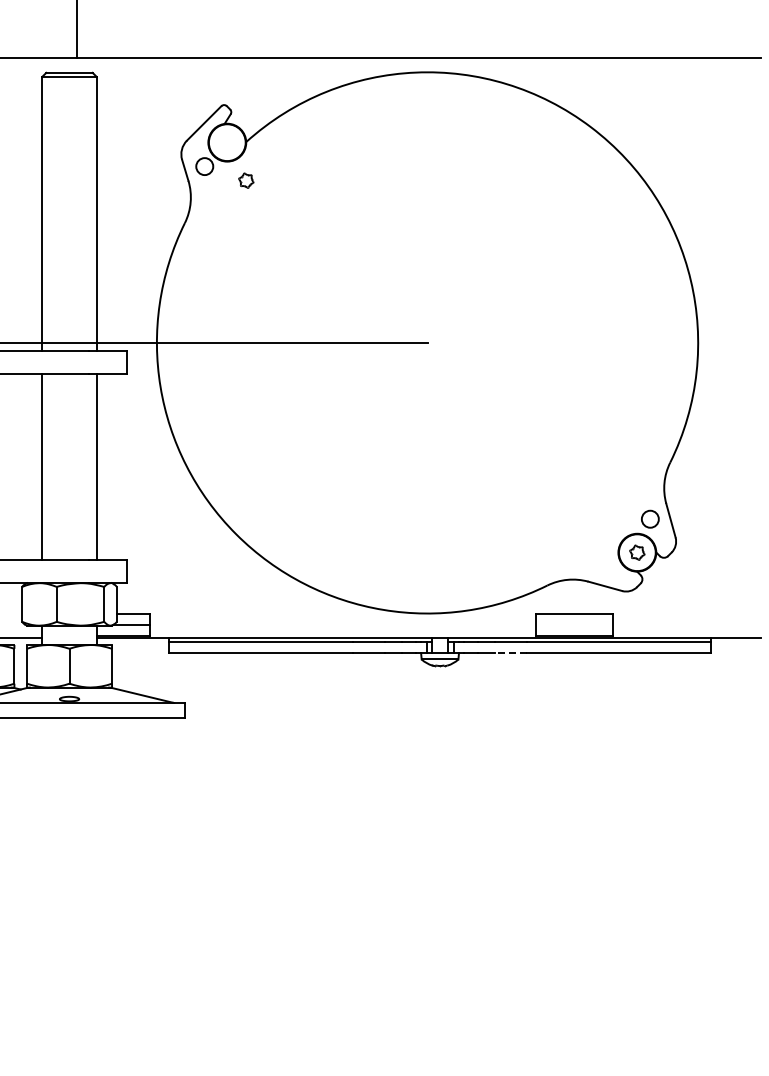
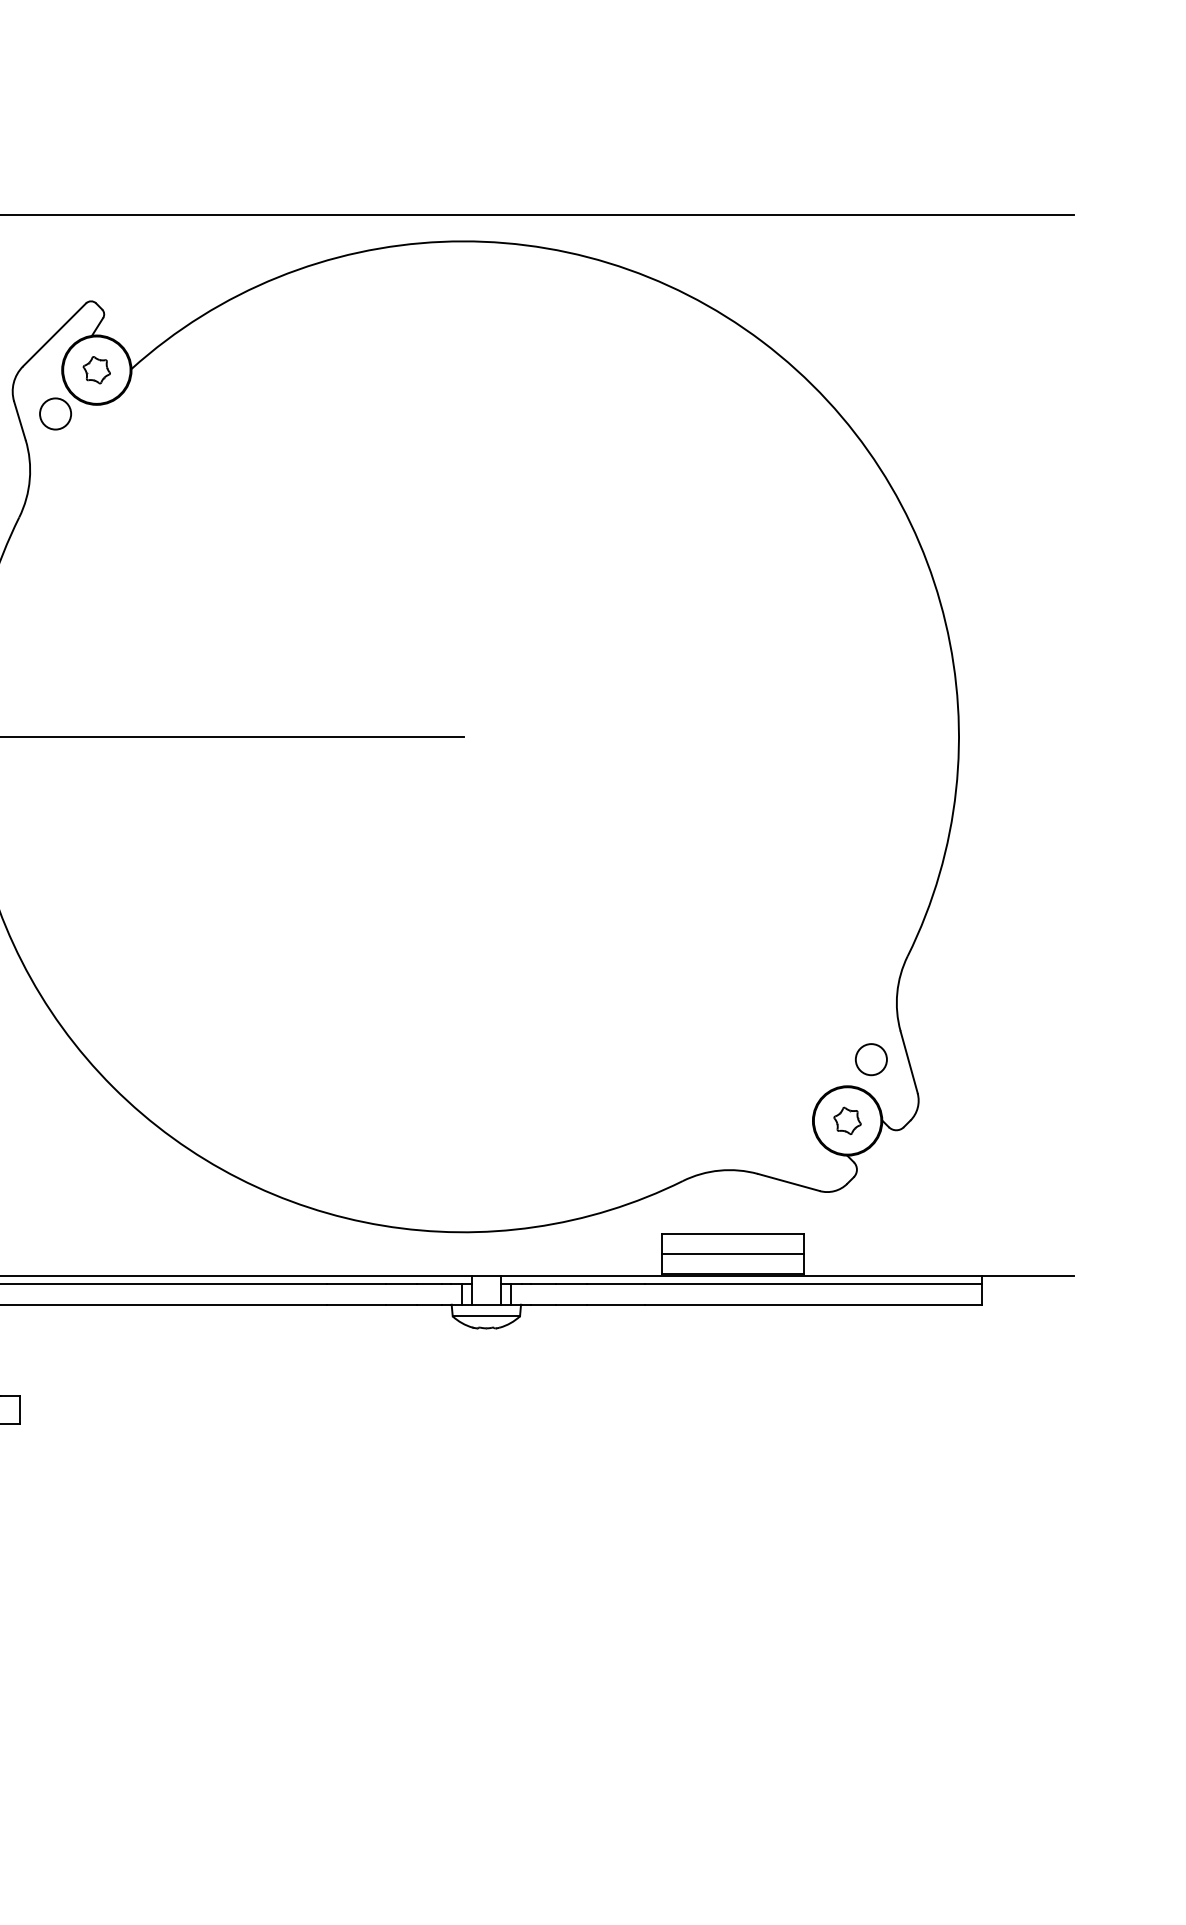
part: (246, 180) -> (97, 369), moved
line: (574, 625) -> (732, 1254), added
line: (511, 653) -> (617, 1305), dashed -> solid

